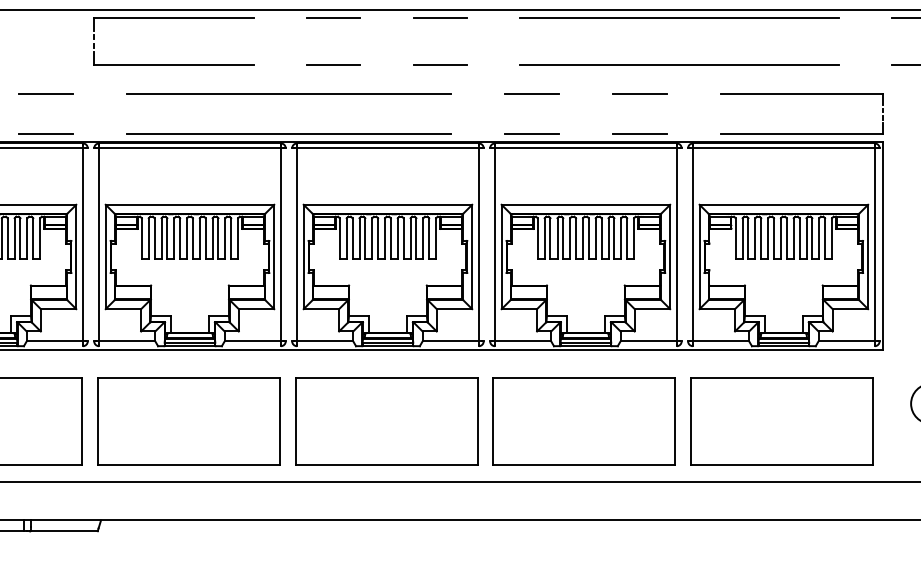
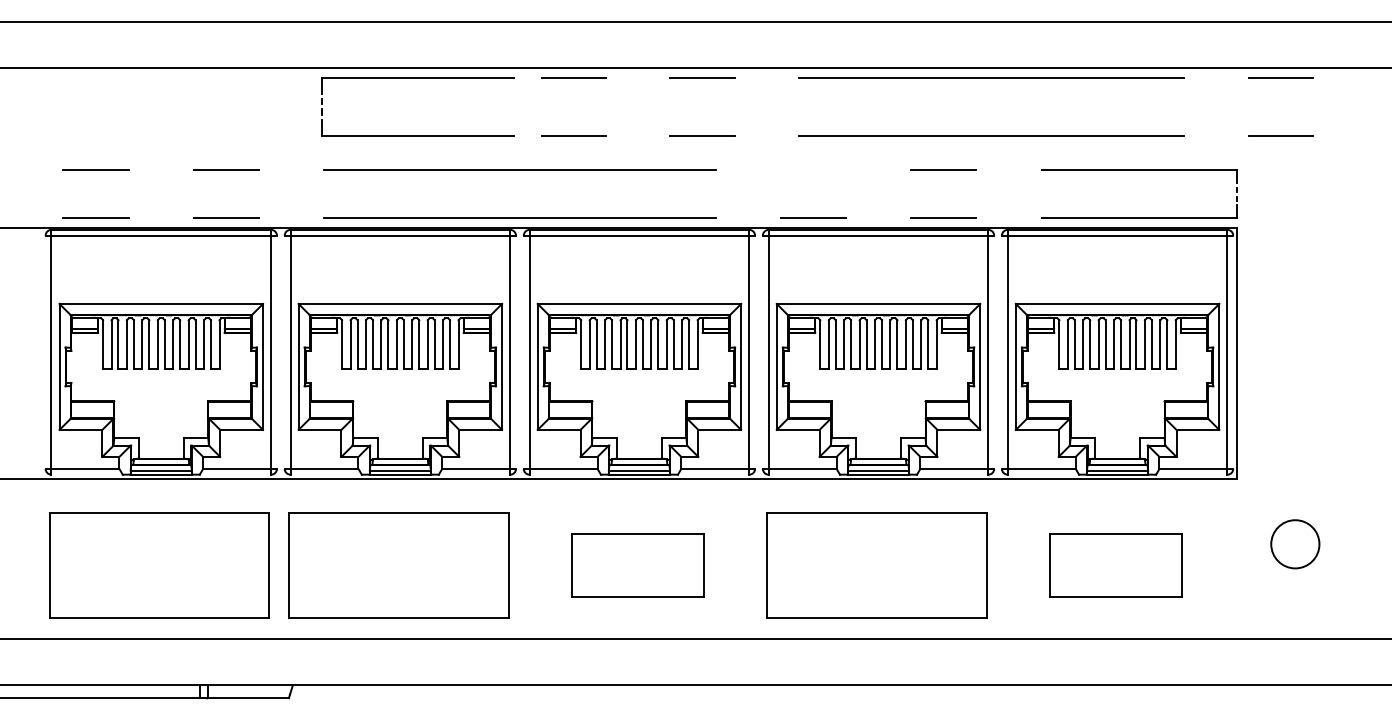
part: (173, 18) -> (417, 78), moved
line: (531, 94) -> (812, 170), removed
part: (386, 421) -> (637, 565), size x0.6
part: (782, 421) -> (1115, 565), size x0.6

